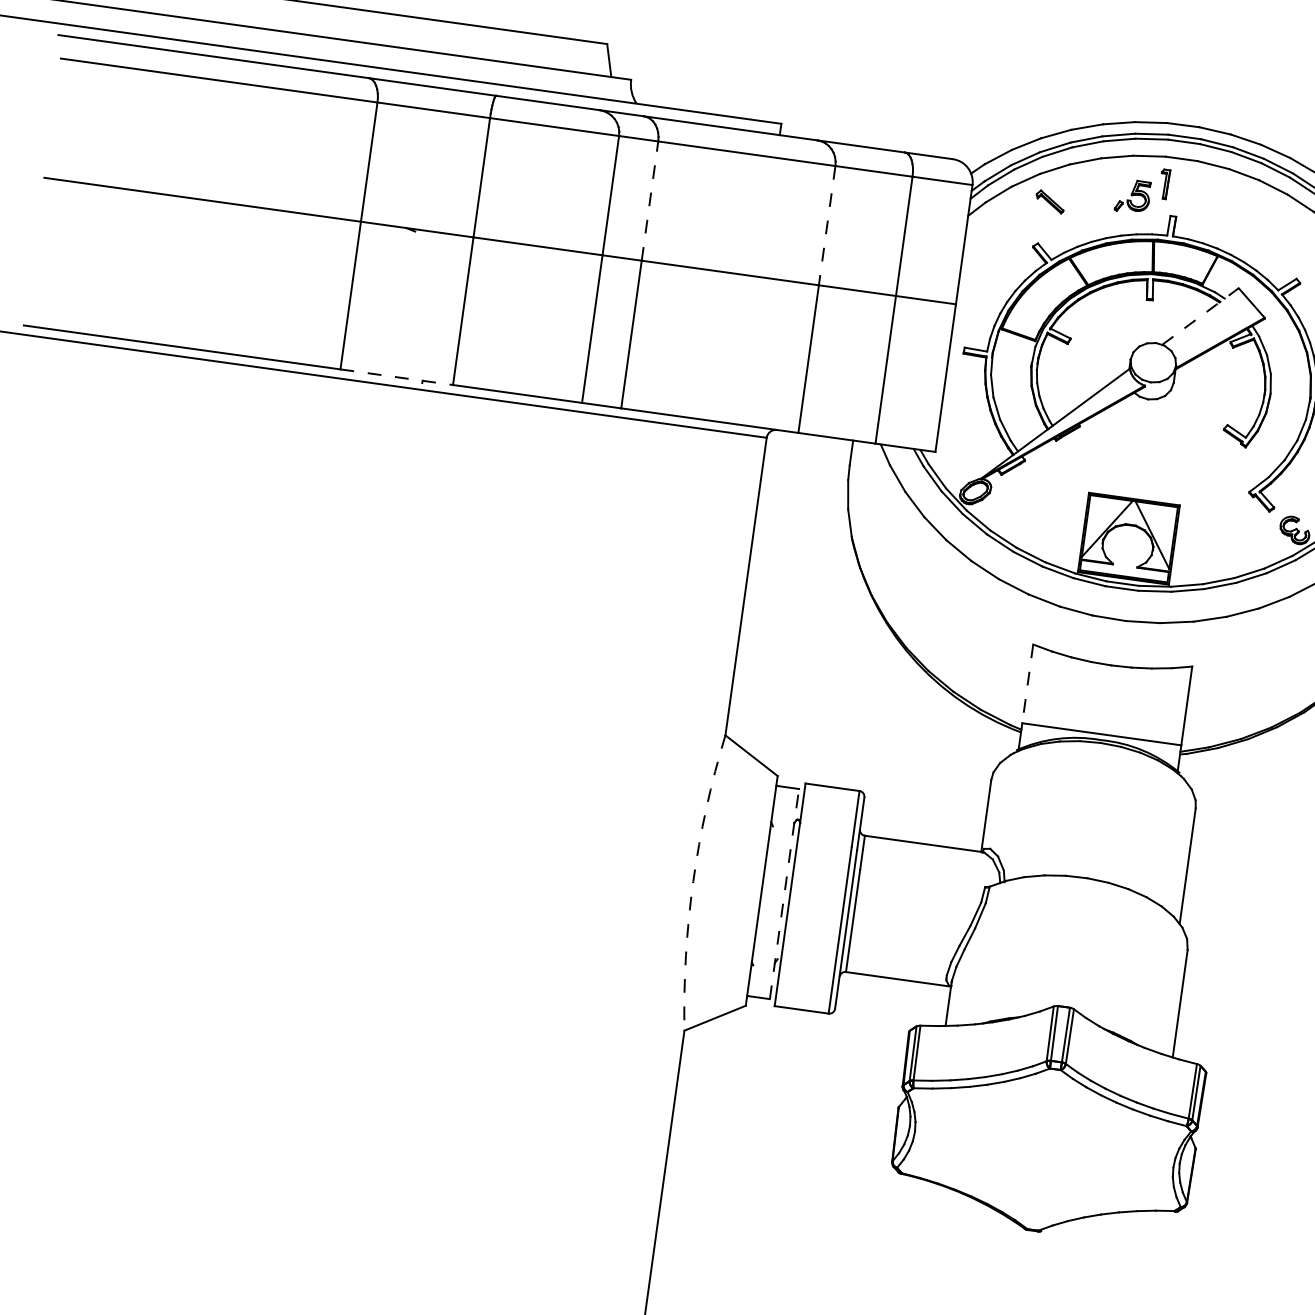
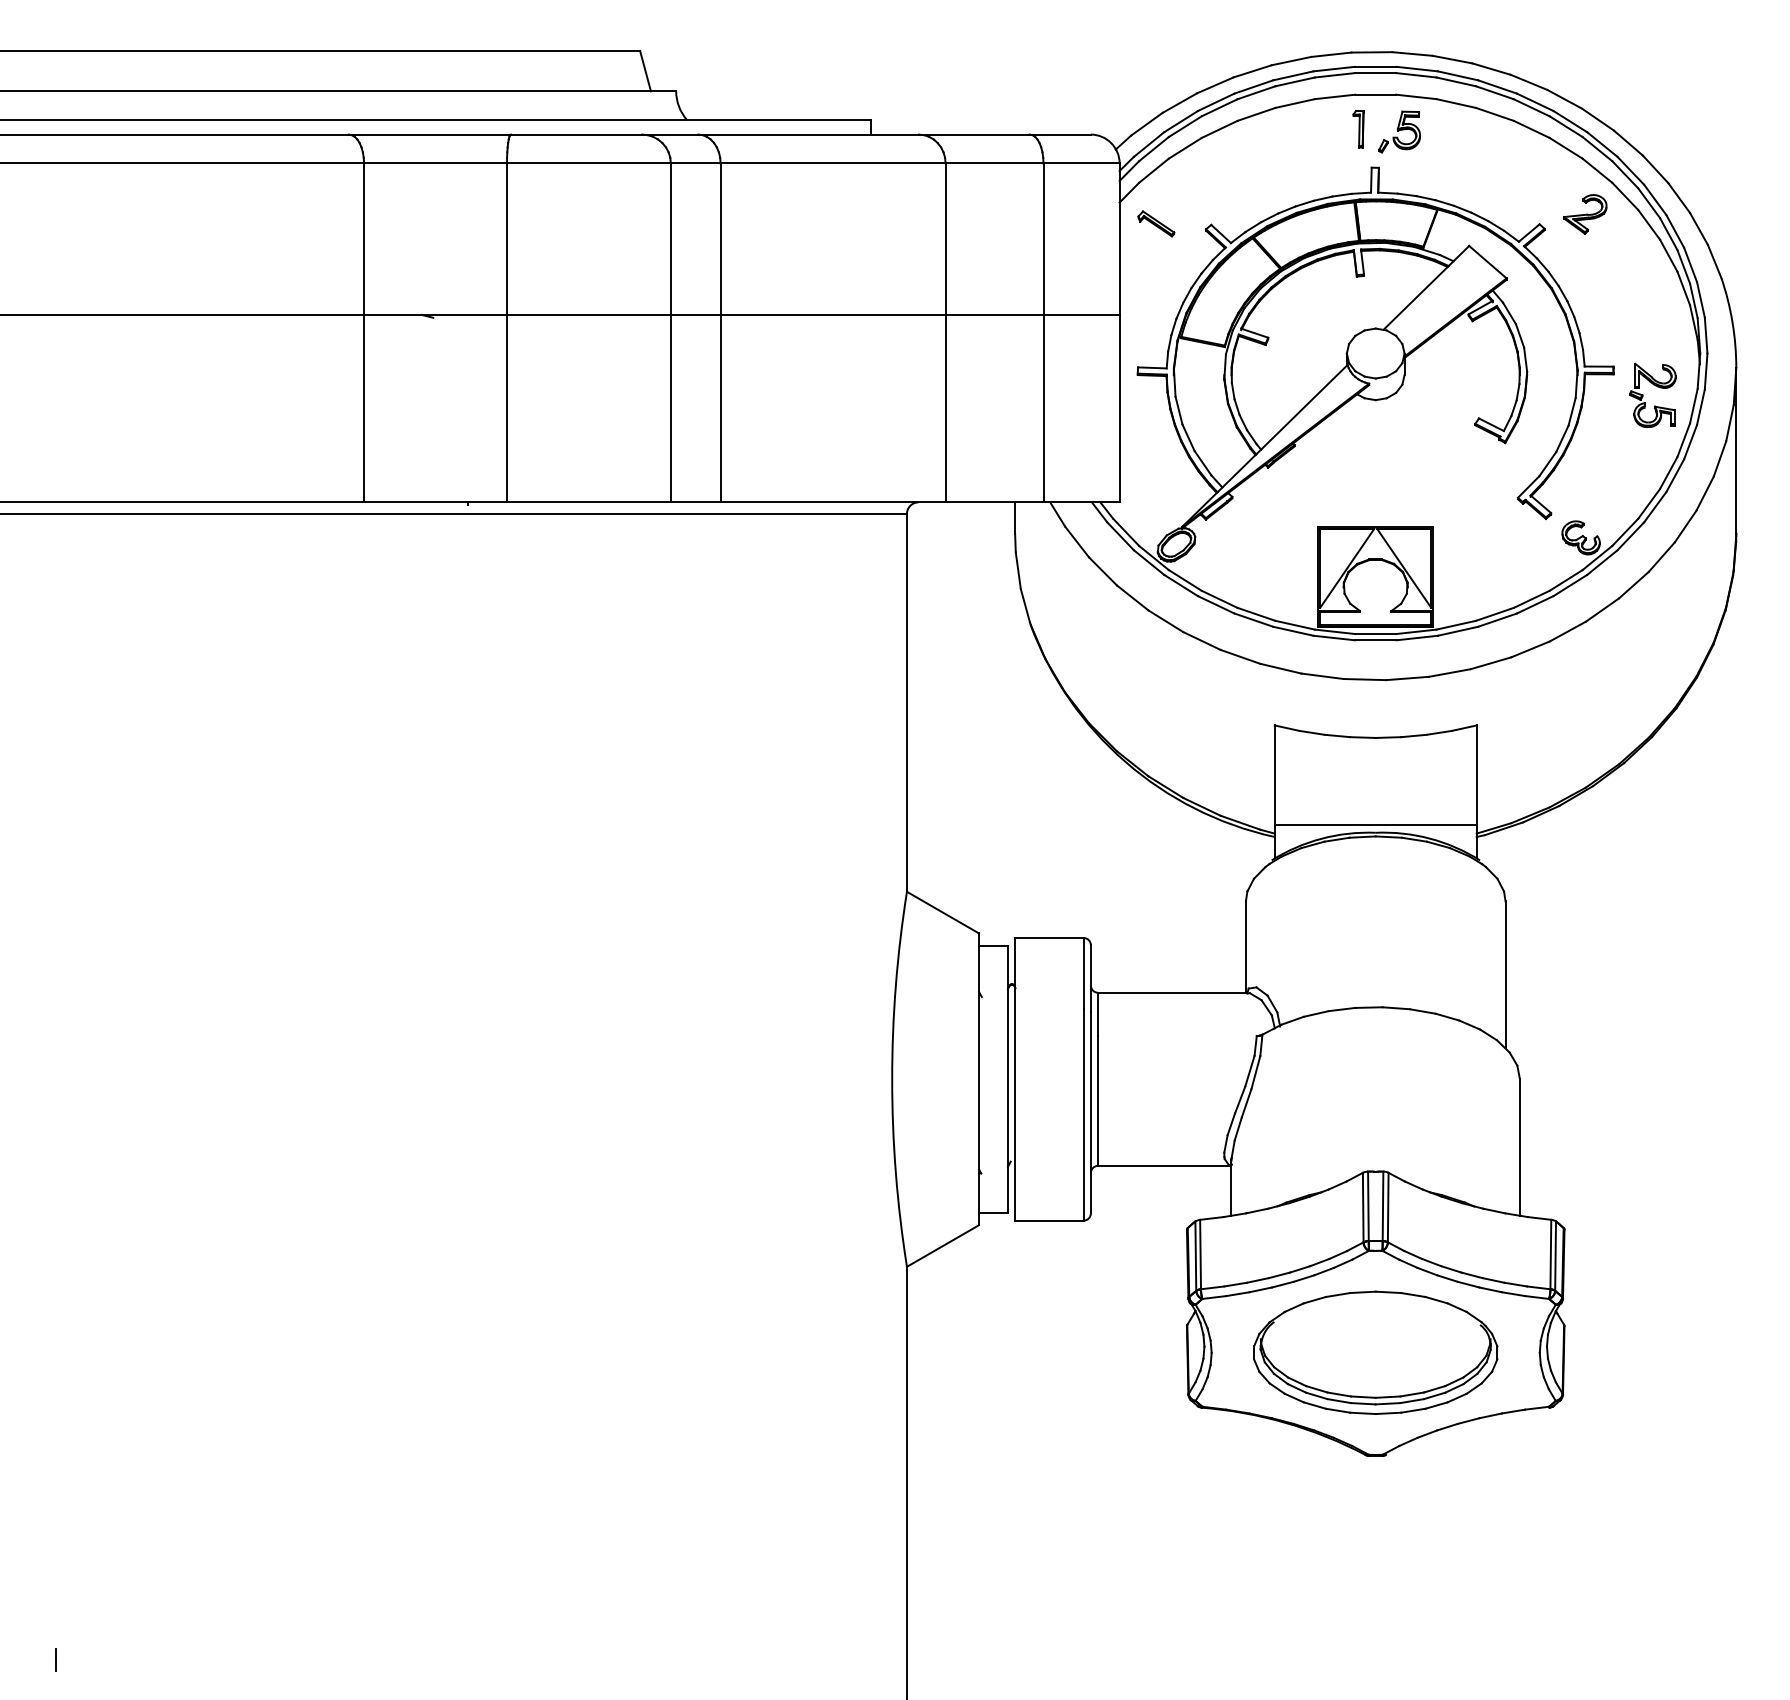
part: (1132, 196) -> (1399, 131), moved
line: (649, 201) -> (720, 239), dashed -> solid
part: (1050, 201) -> (1156, 223), moved
line: (827, 225) -> (945, 239), dashed -> solid
line: (1200, 316) -> (1426, 287), dashed -> solid
line: (397, 377) -> (436, 502), dashed -> solid
line: (1027, 683) -> (1274, 775), dashed -> solid
arc: (693, 881) -> (892, 1079), dashed -> solid
line: (784, 893) -> (1007, 1078), dashed -> solid
part: (1044, 1149) -> (1375, 1352), added

